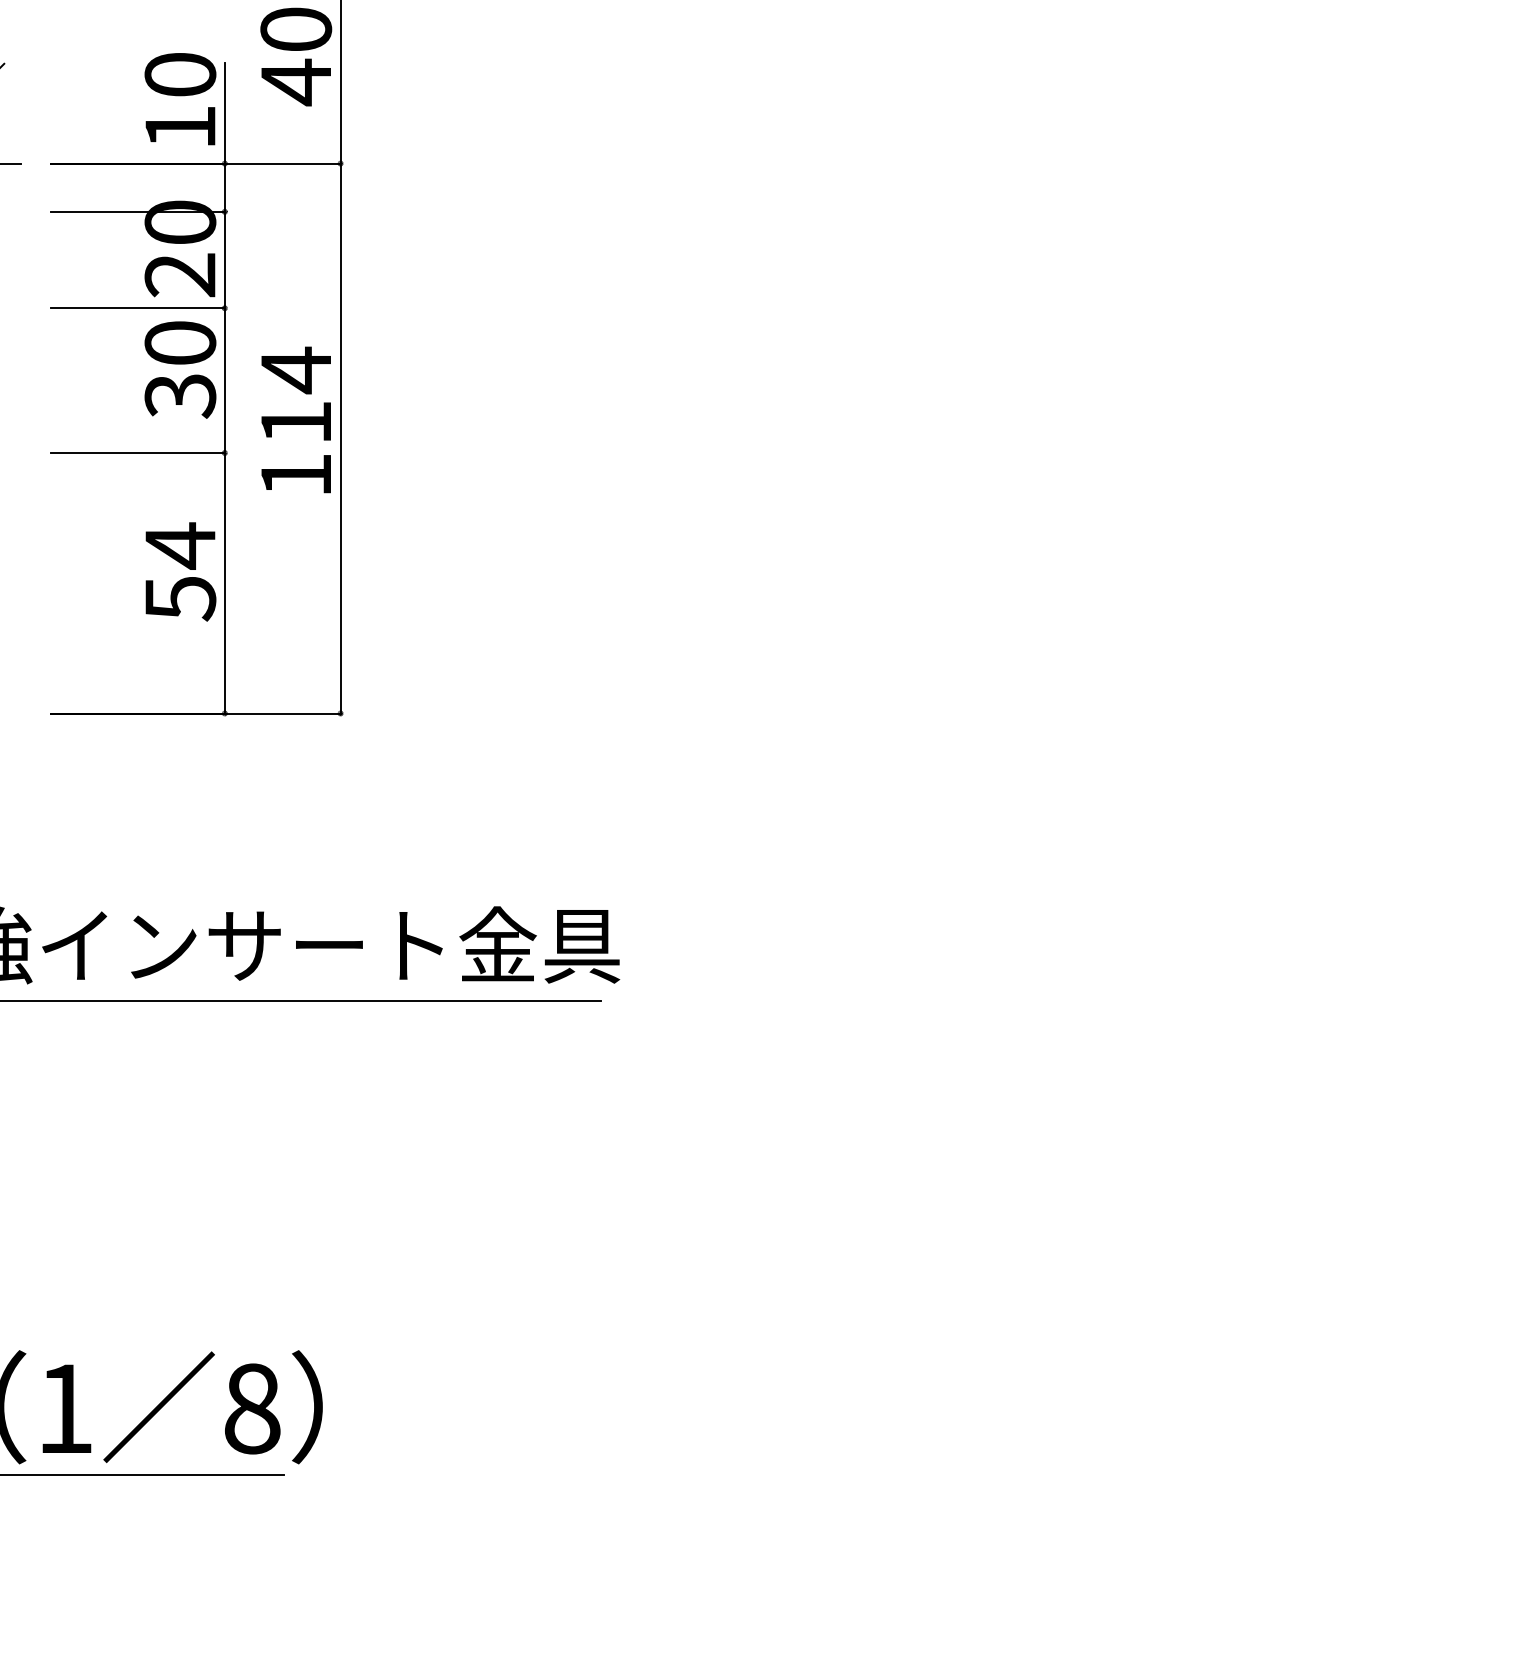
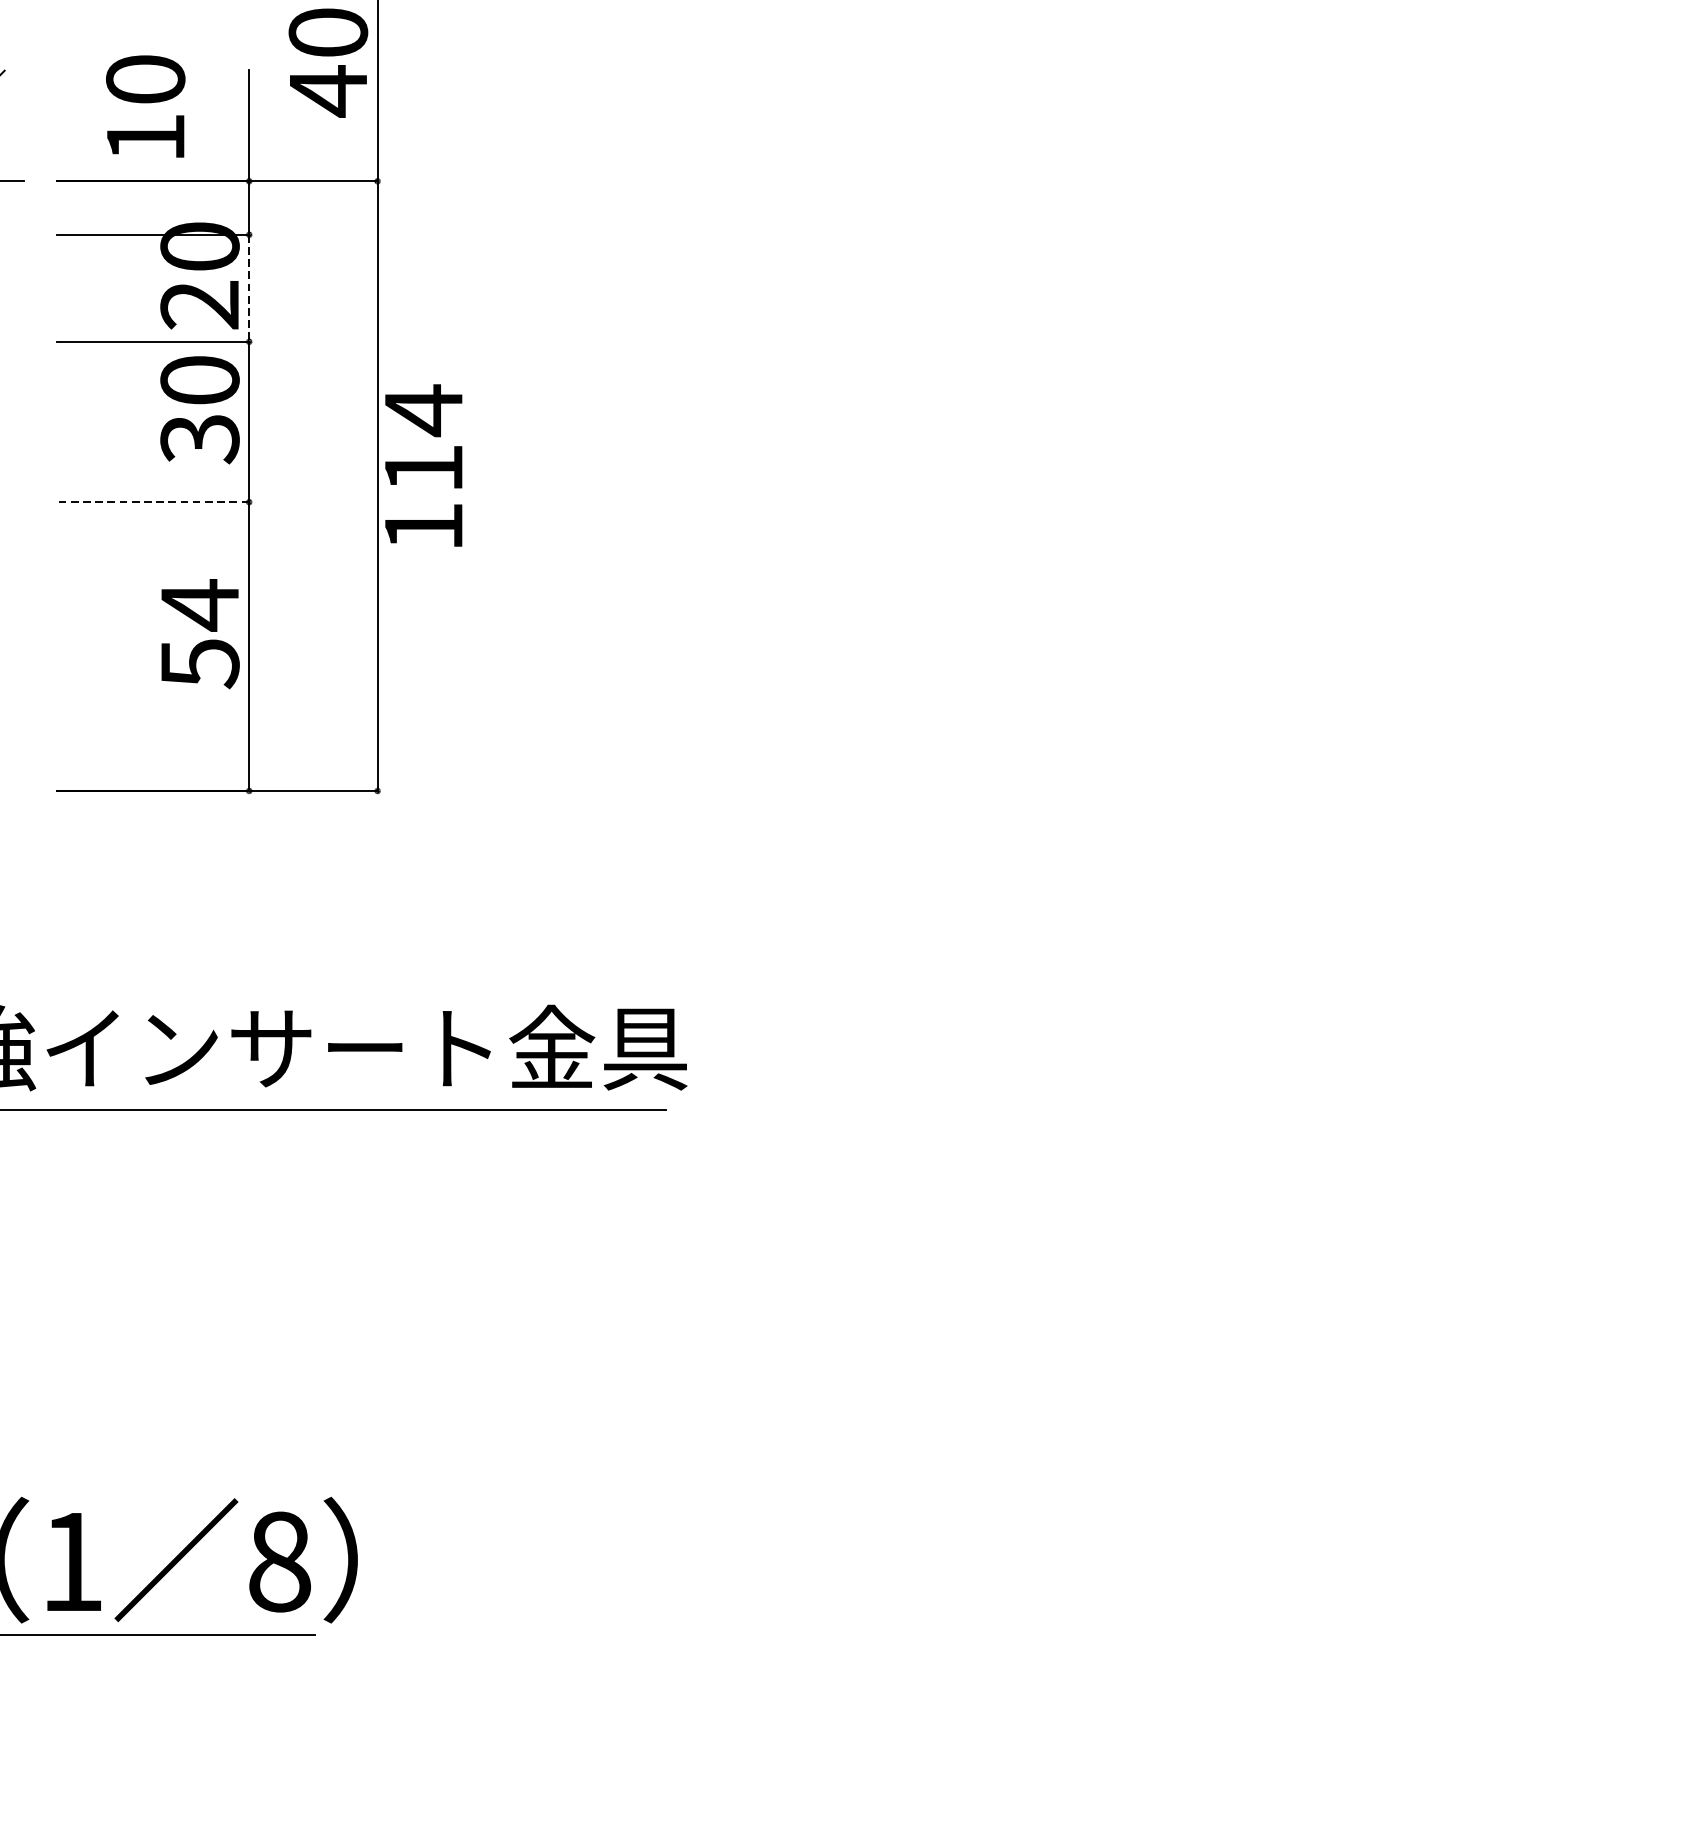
text: (180, 99) -> (145, 106), moved
line: (224, 260) -> (248, 288), solid -> dashed
text: (295, 419) -> (422, 465), moved
line: (137, 453) -> (152, 502), solid -> dashed

